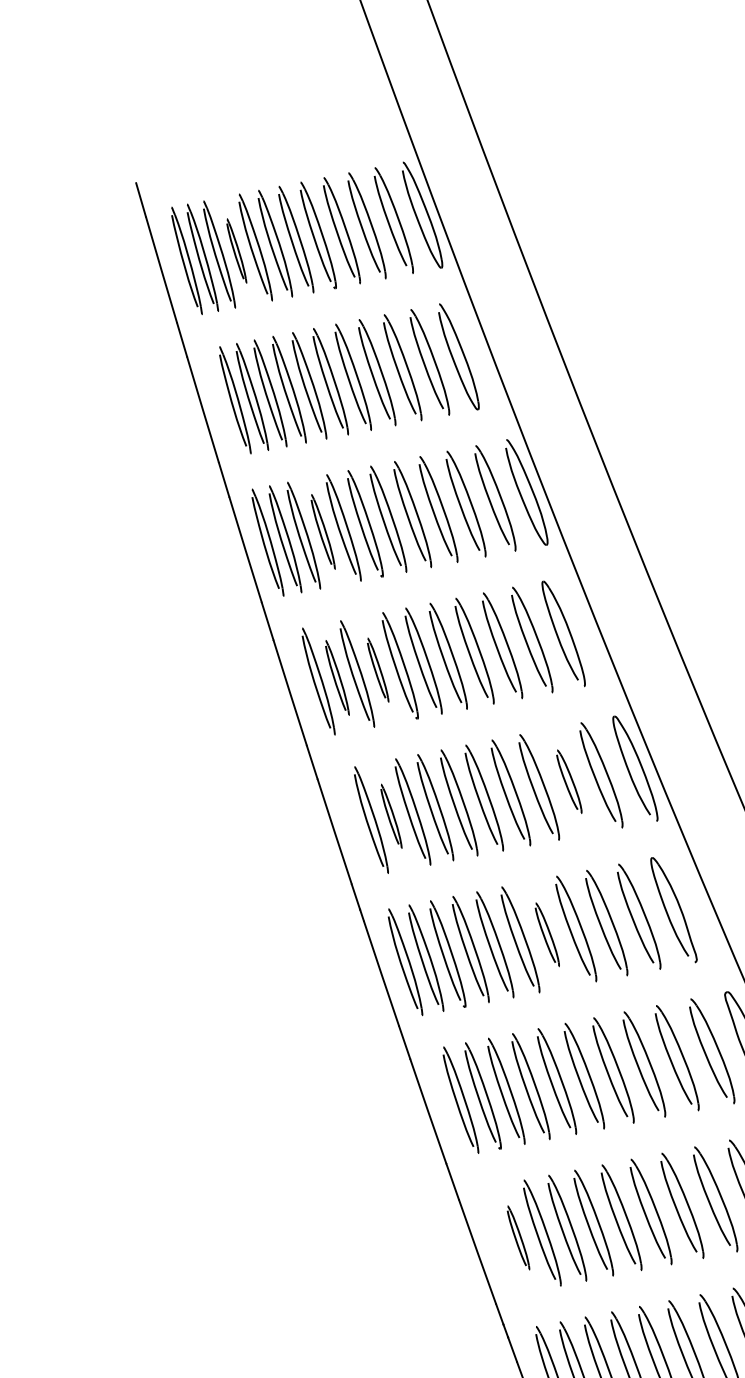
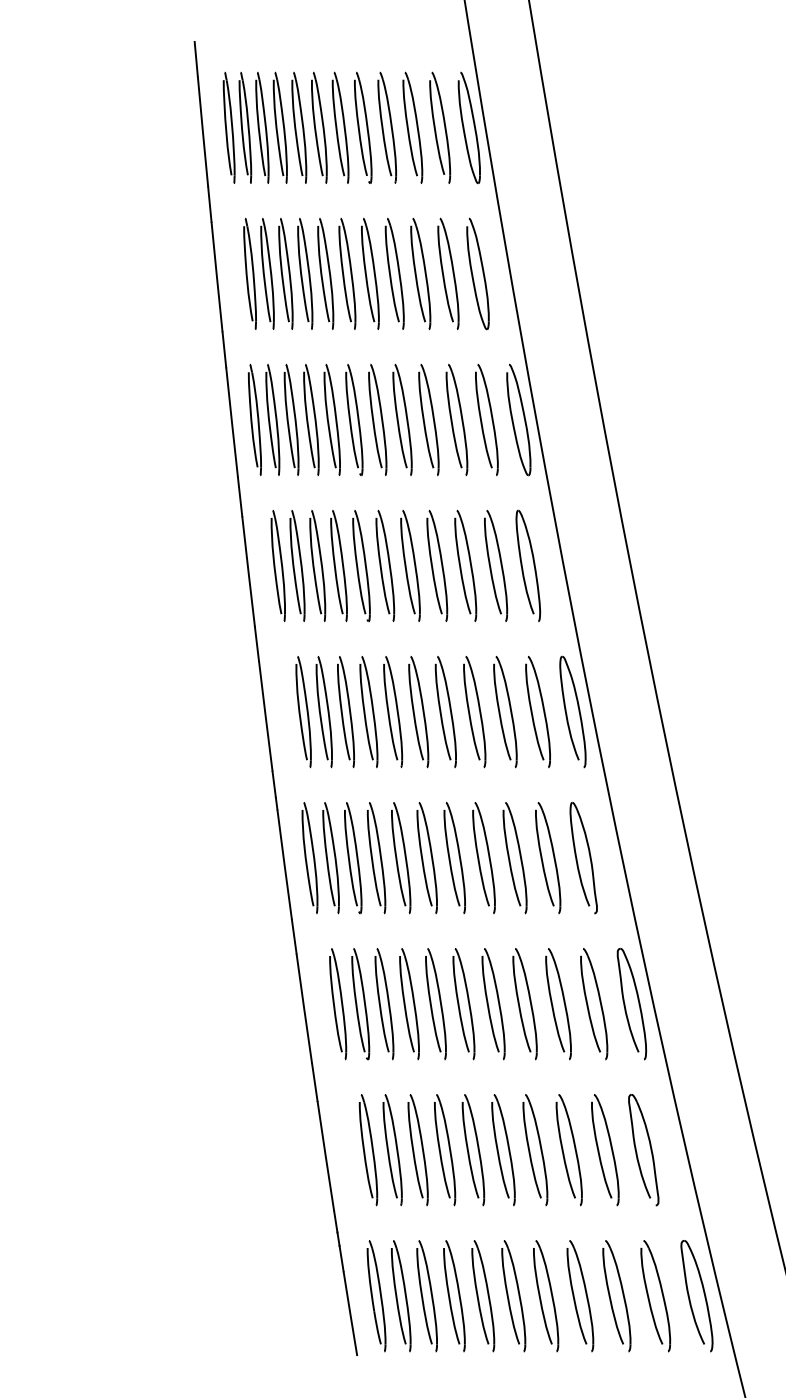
part: (235, 251) -> (279, 127), size x1.67
part: (322, 531) -> (311, 419), size x1.43
part: (377, 670) -> (338, 566), size x1.67
part: (337, 677) -> (297, 565), size x1.43
part: (569, 782) -> (505, 712), size x1.67
part: (390, 816) -> (323, 712), size x1.67
part: (547, 935) -> (454, 858), size x1.67
part: (518, 1238) -> (368, 1150), size x1.67

